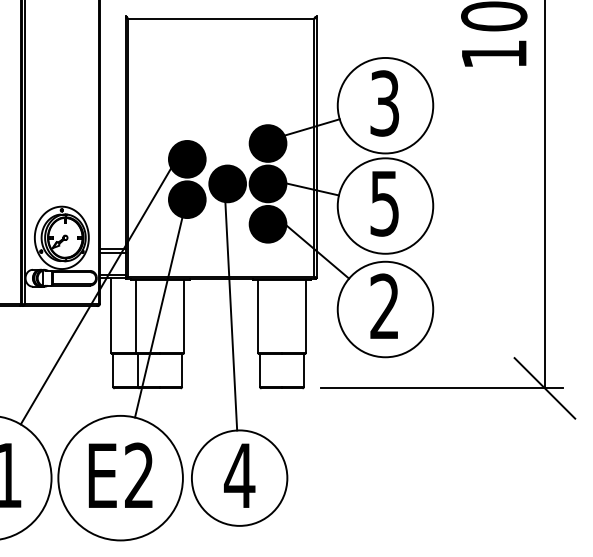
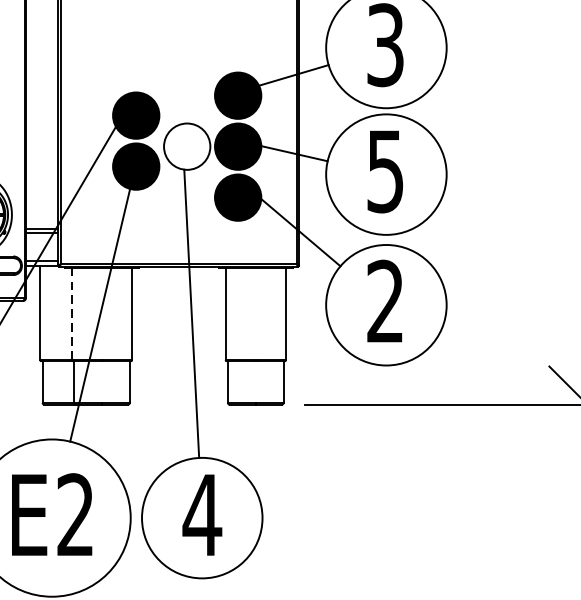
fill: (227, 183) -> (186, 146), removed
line: (136, 316) -> (72, 314), solid -> dashed

